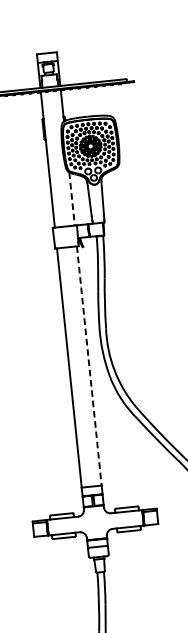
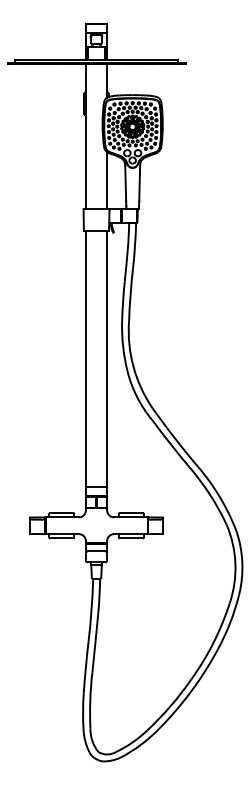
line: (72, 199) -> (107, 181), dashed -> solid
line: (89, 366) -> (107, 359), dashed -> solid

